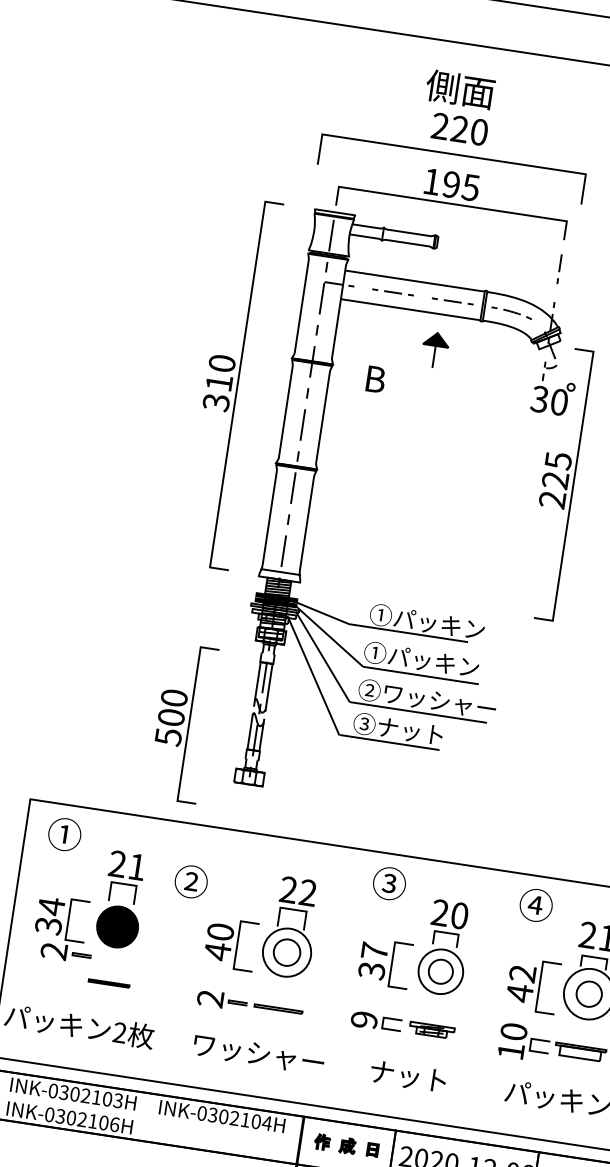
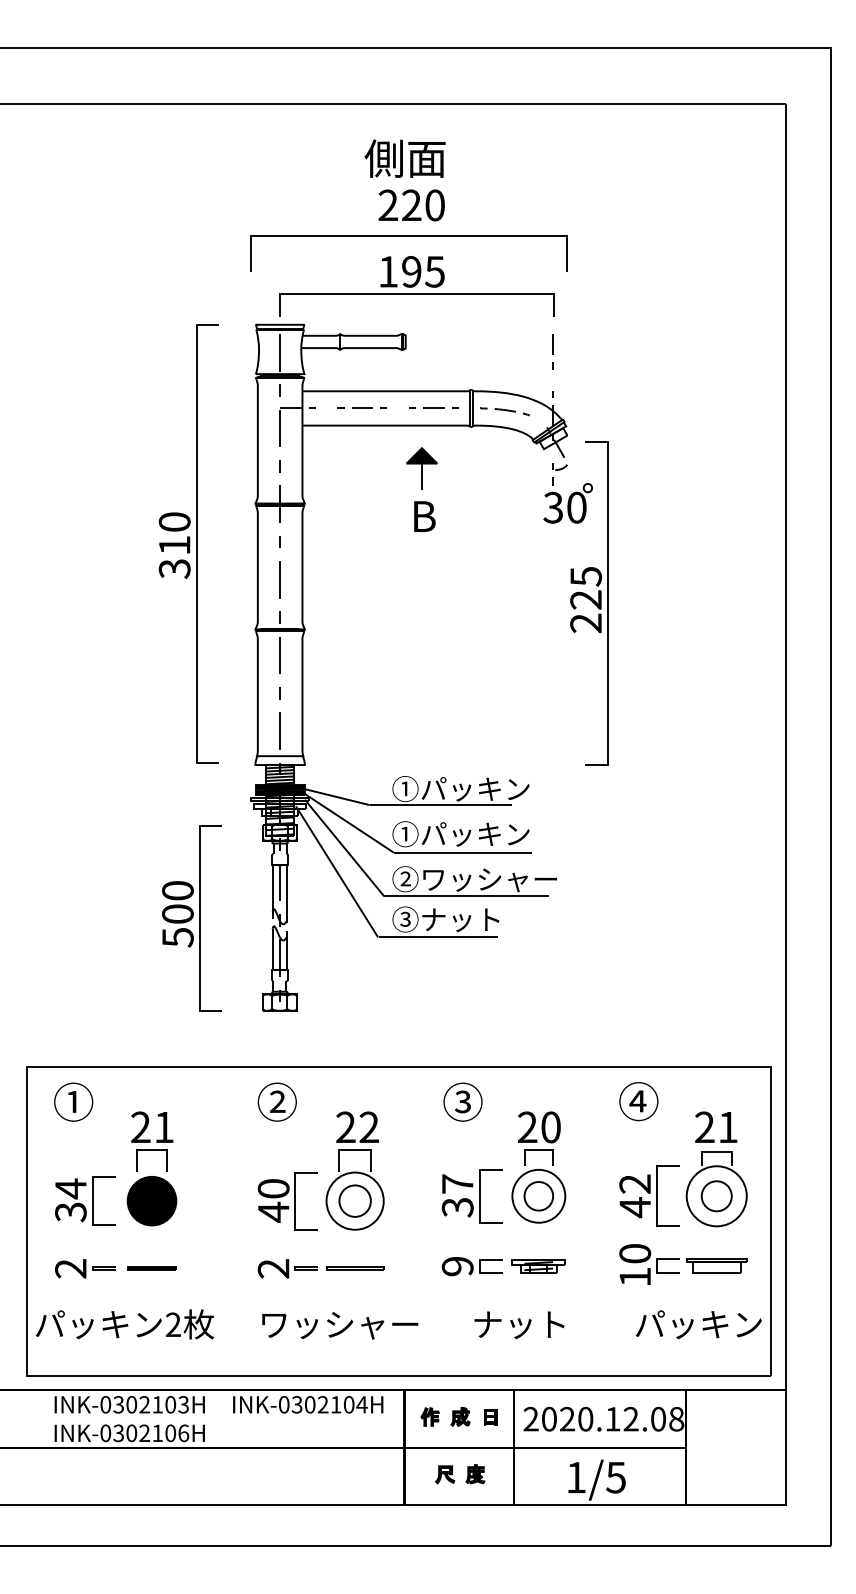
text: (375, 379) -> (424, 516), moved
part: (182, 722) -> (191, 918), moved
text: (190, 881) -> (276, 1101), moved
part: (66, 952) -> (85, 1268), moved

